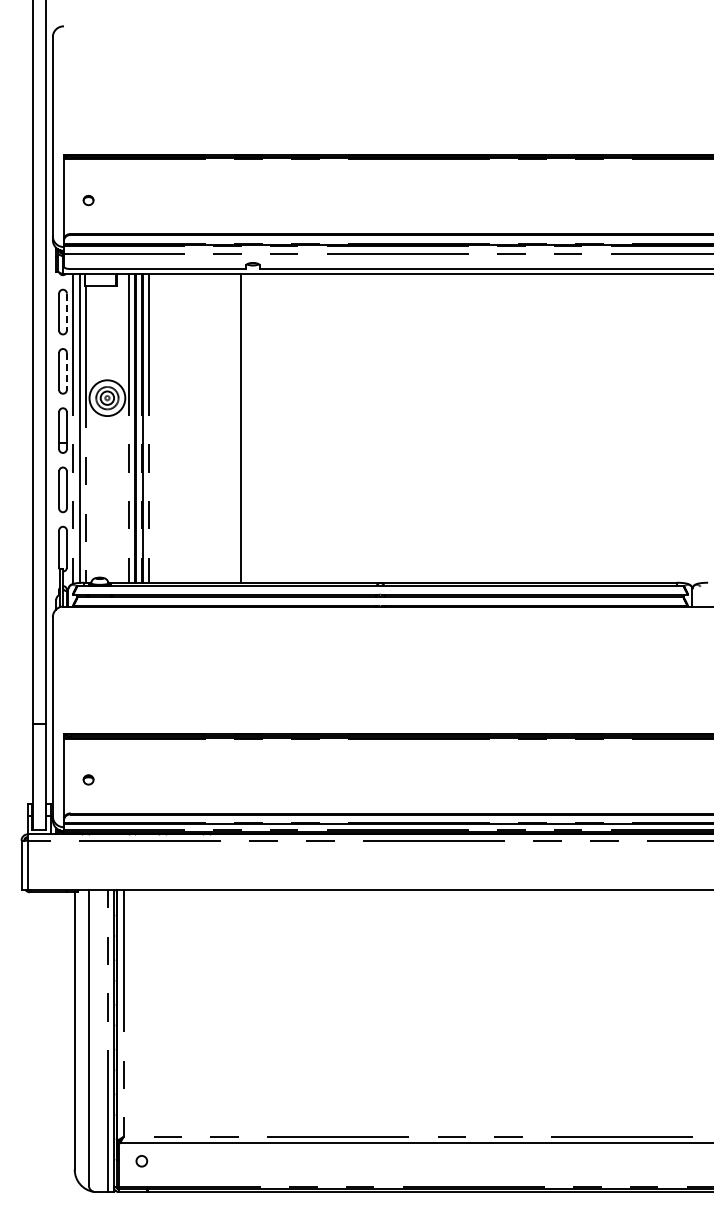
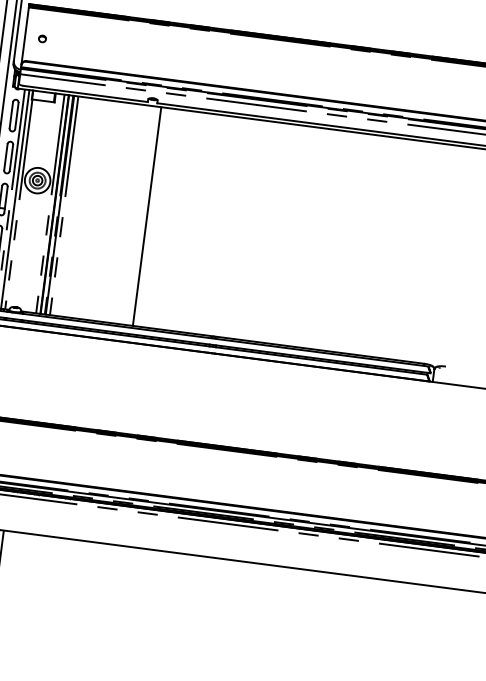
line: (66, 312) -> (16, 116), dashed -> solid
line: (66, 371) -> (11, 158), dashed -> solid
line: (240, 427) -> (146, 215), moved

